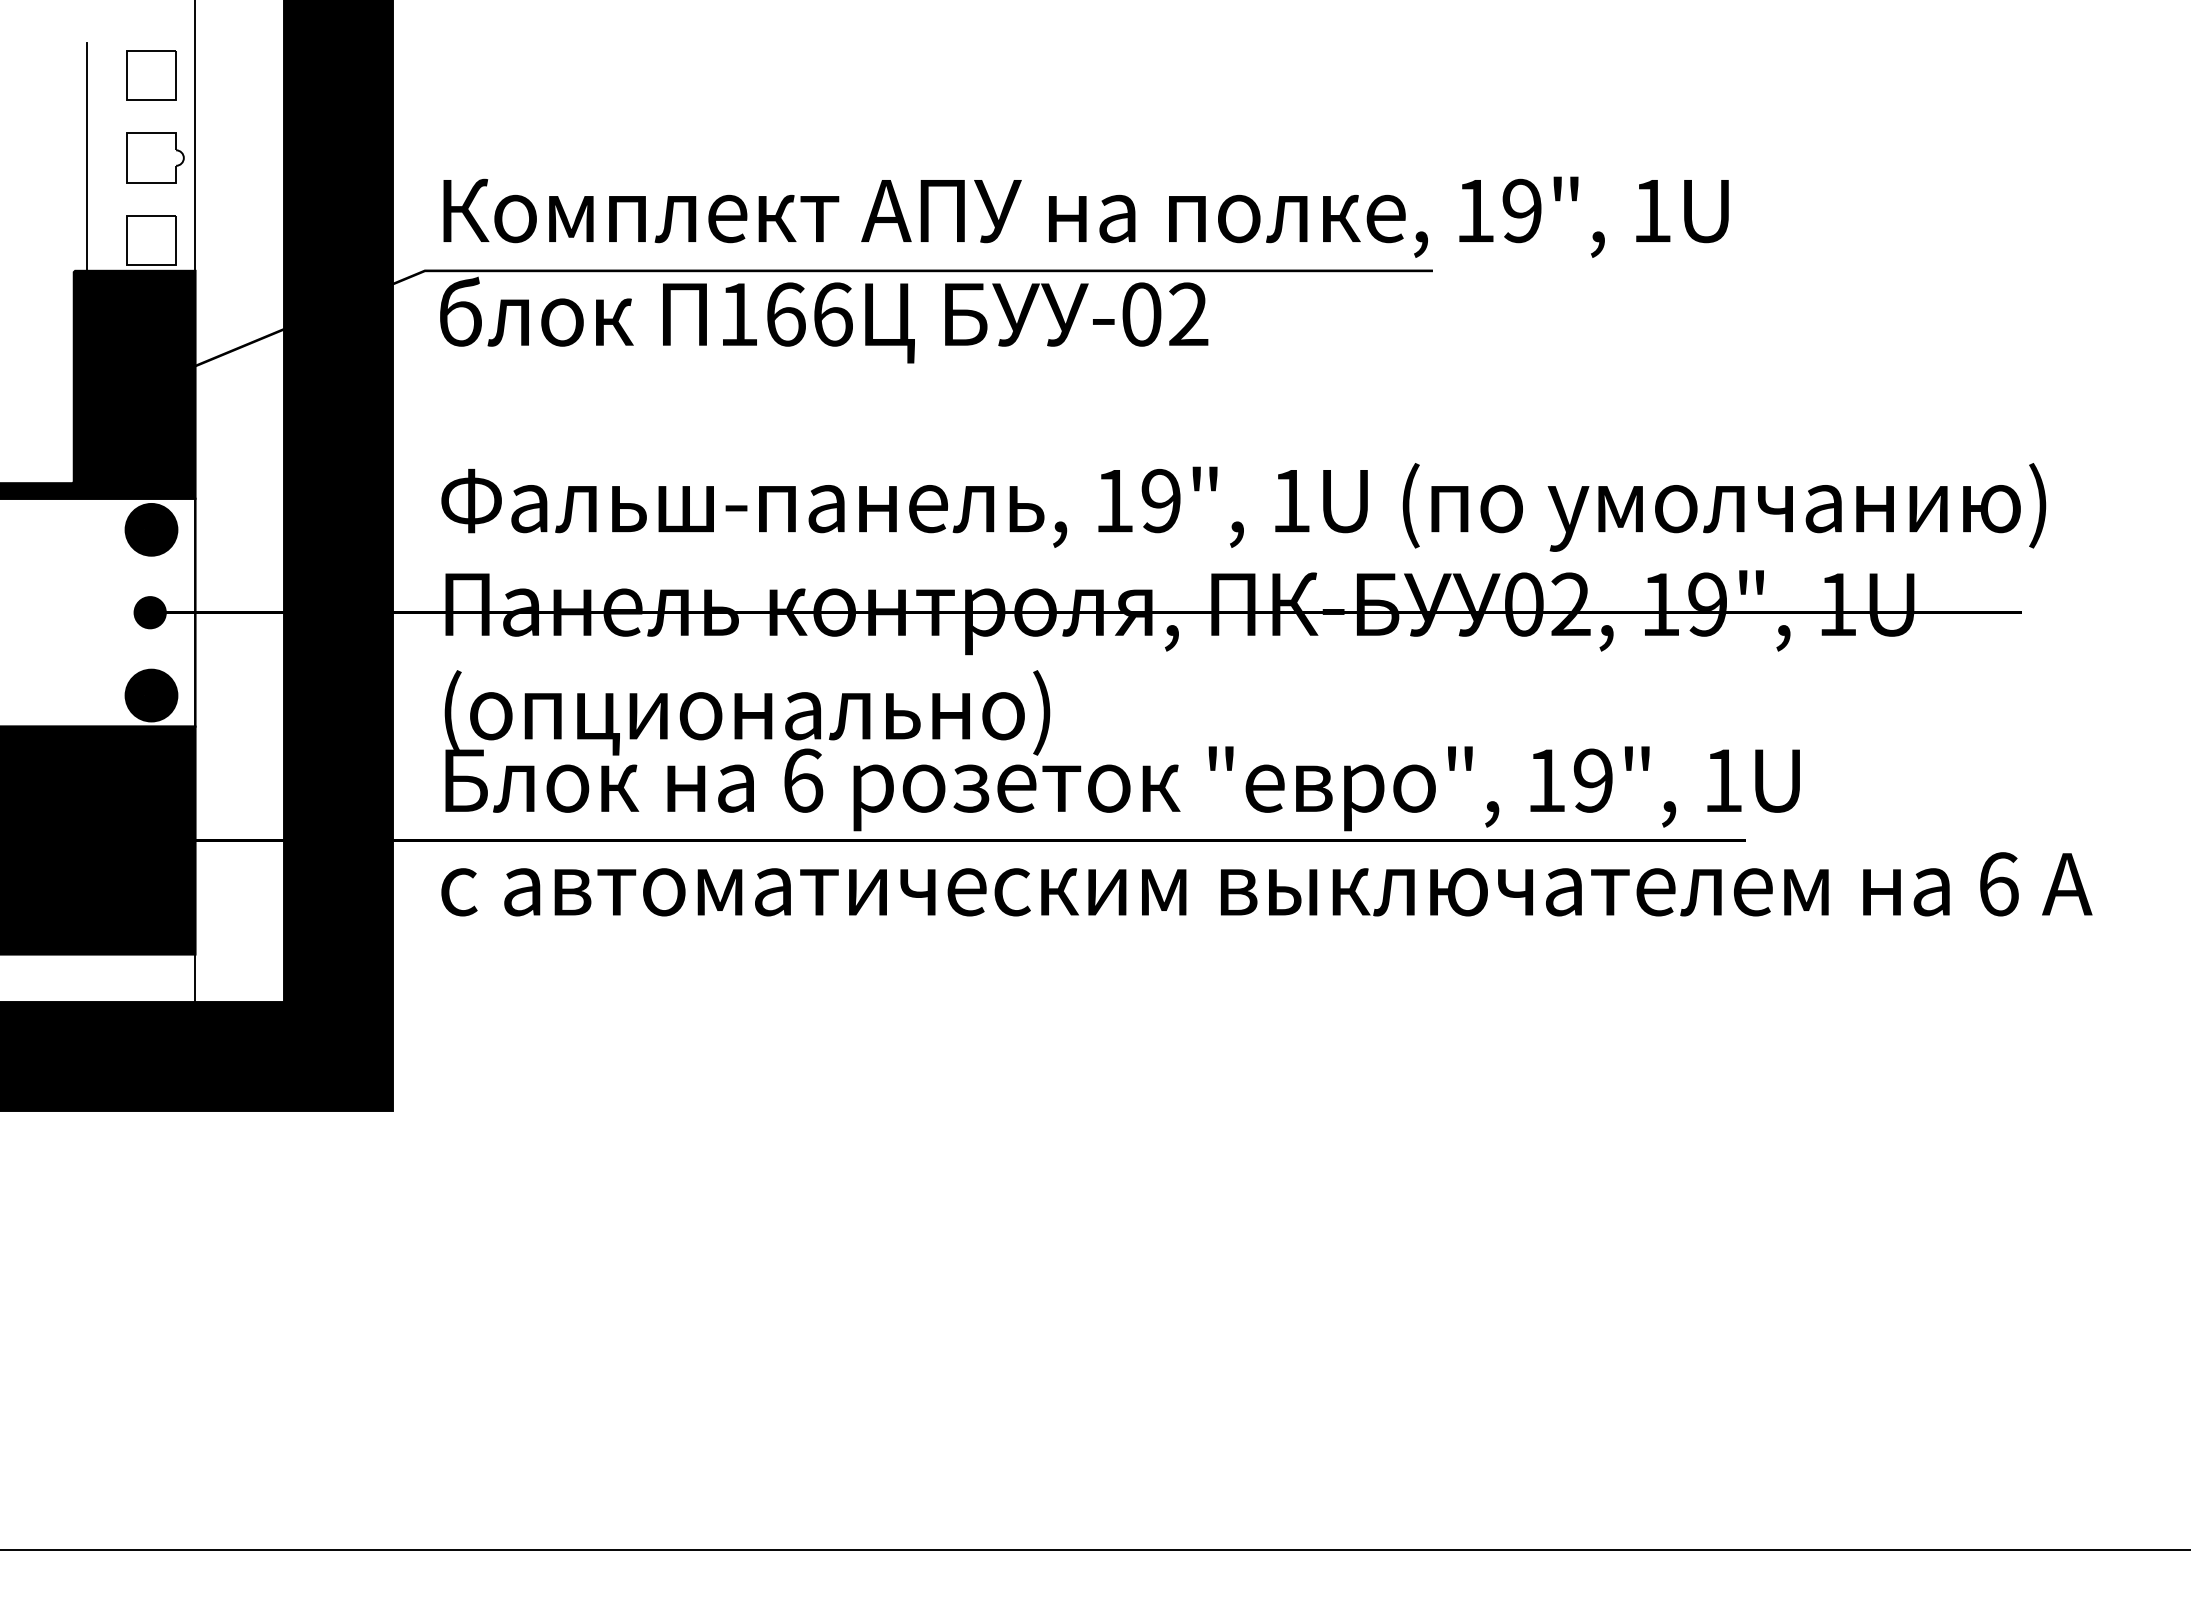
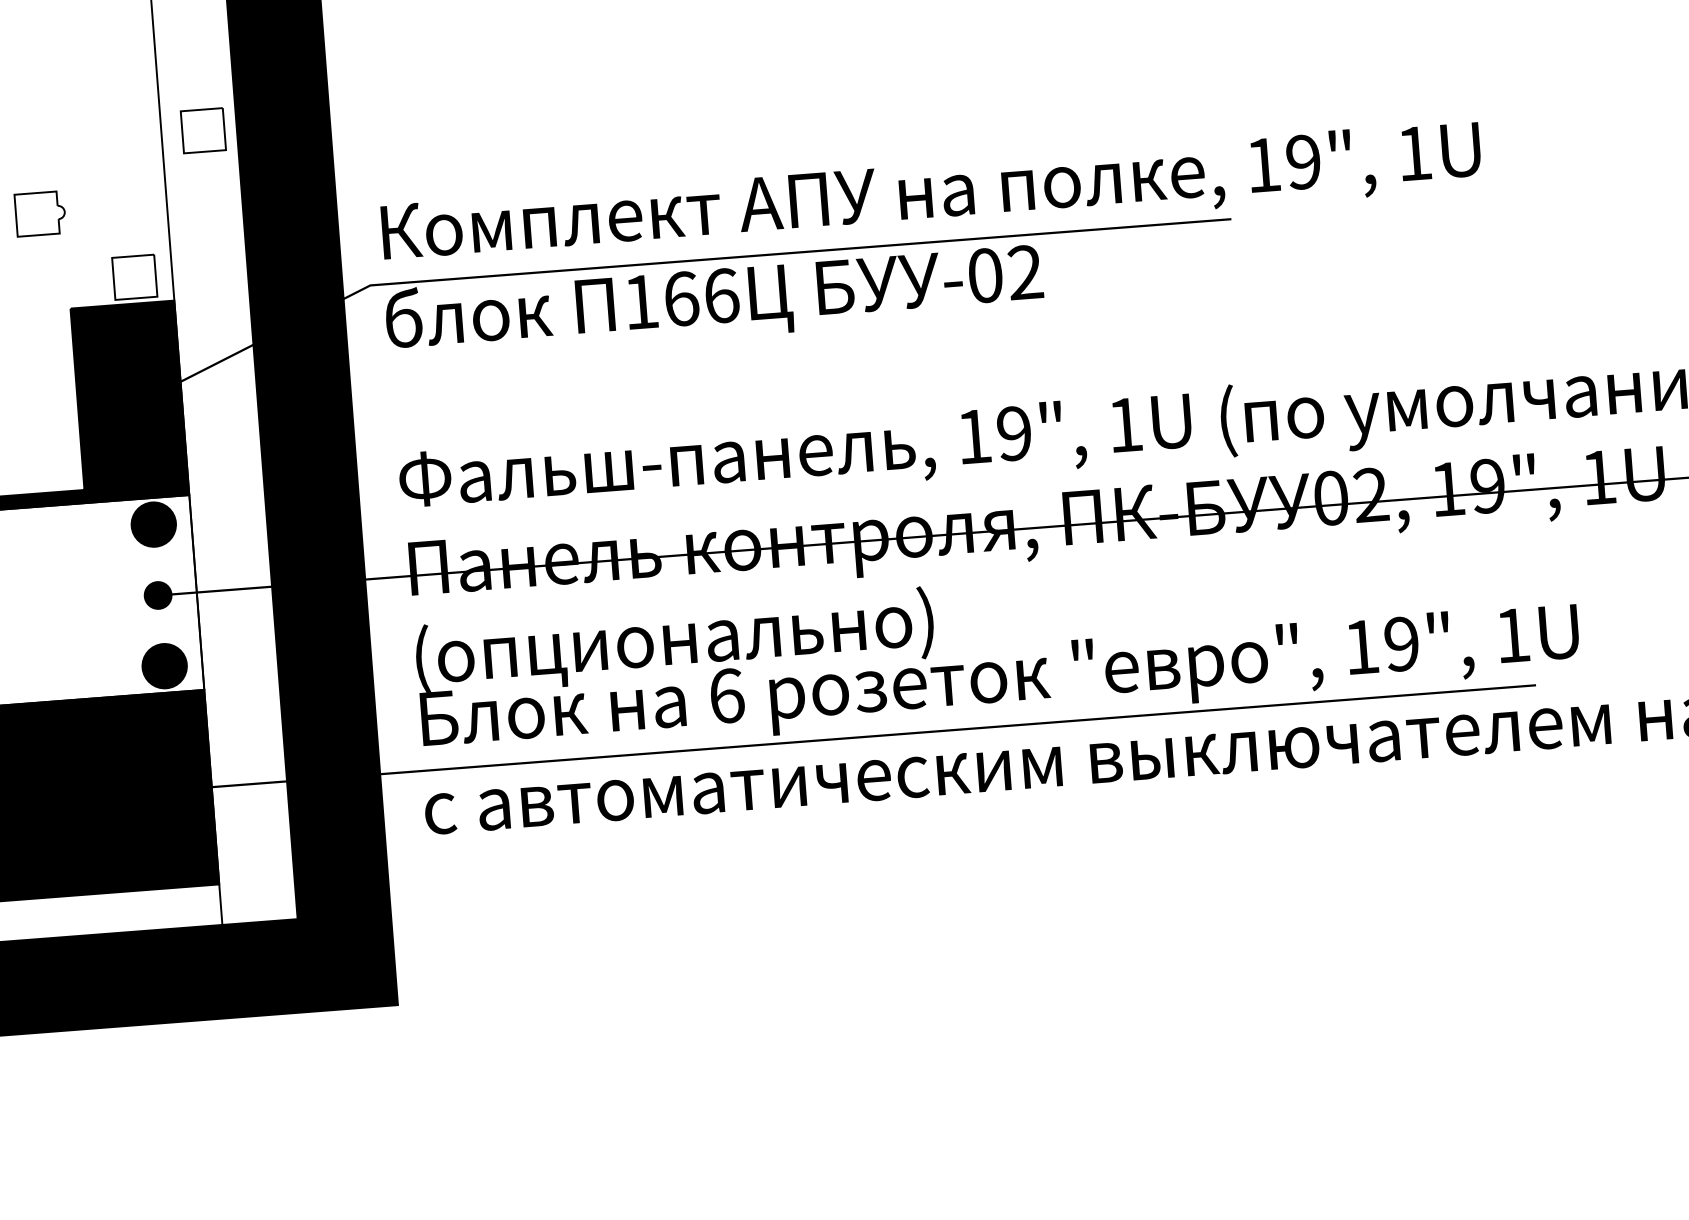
part: (151, 75) -> (203, 130), moved
line: (86, 156) -> (73, 210), removed
part: (155, 157) -> (40, 213), moved

